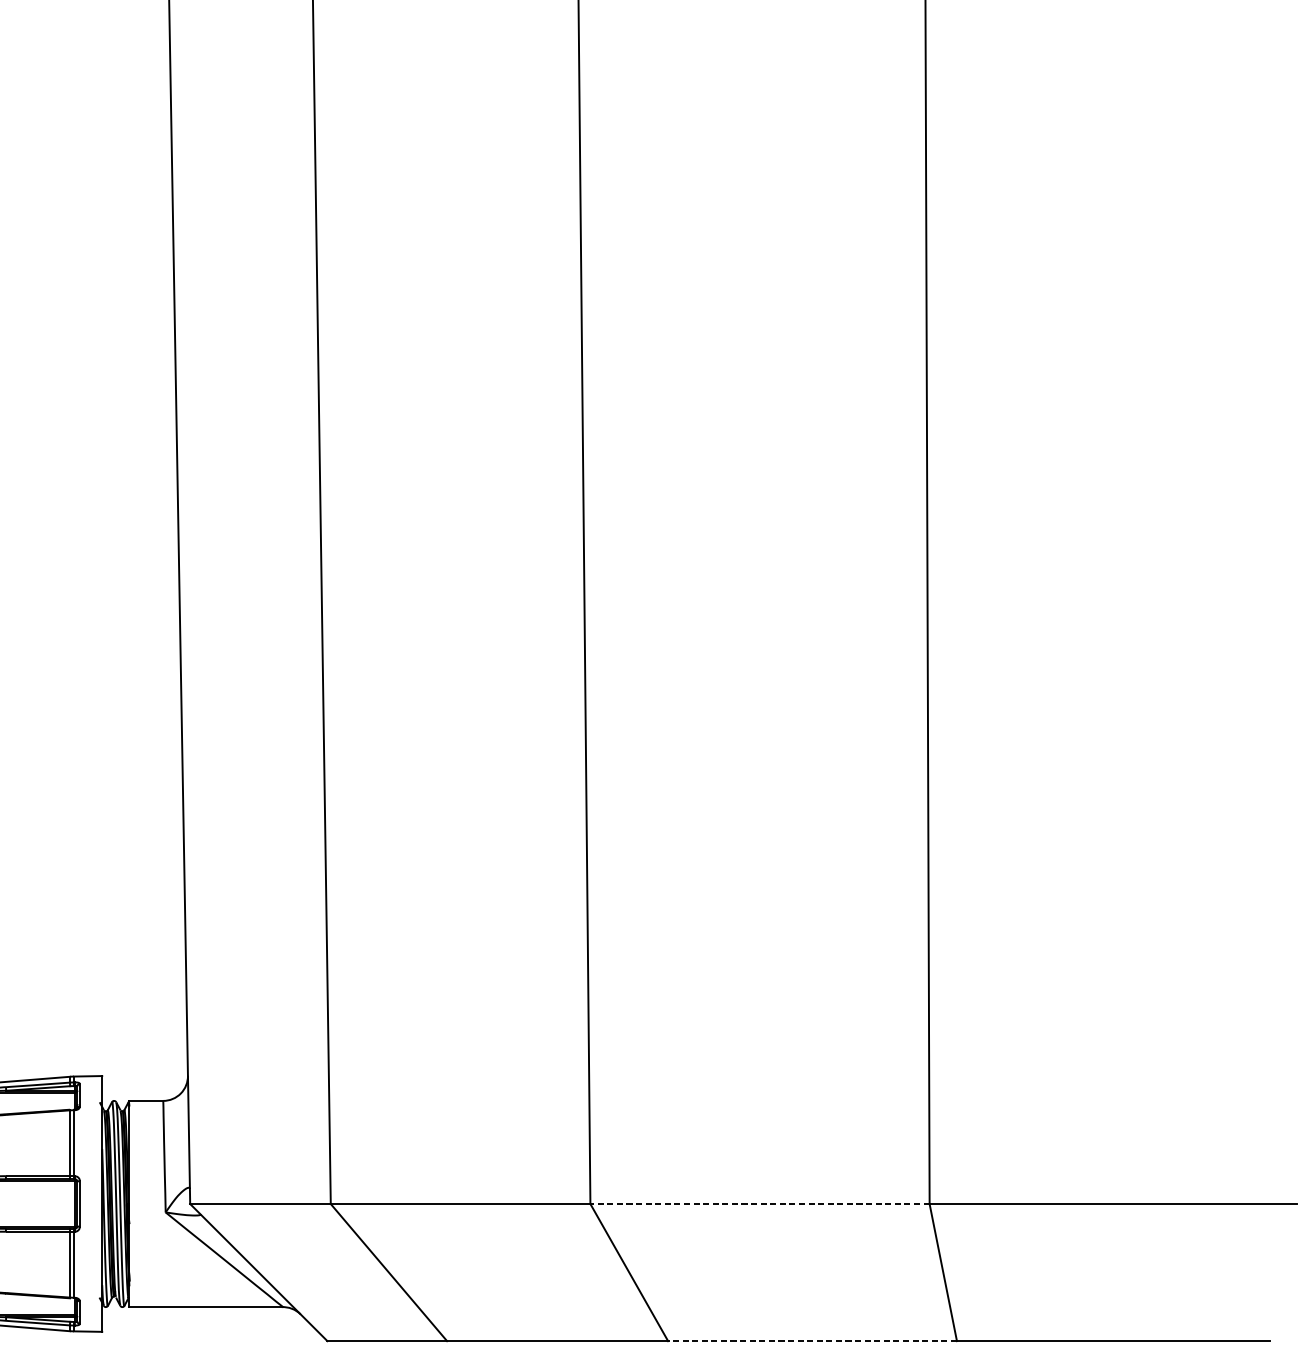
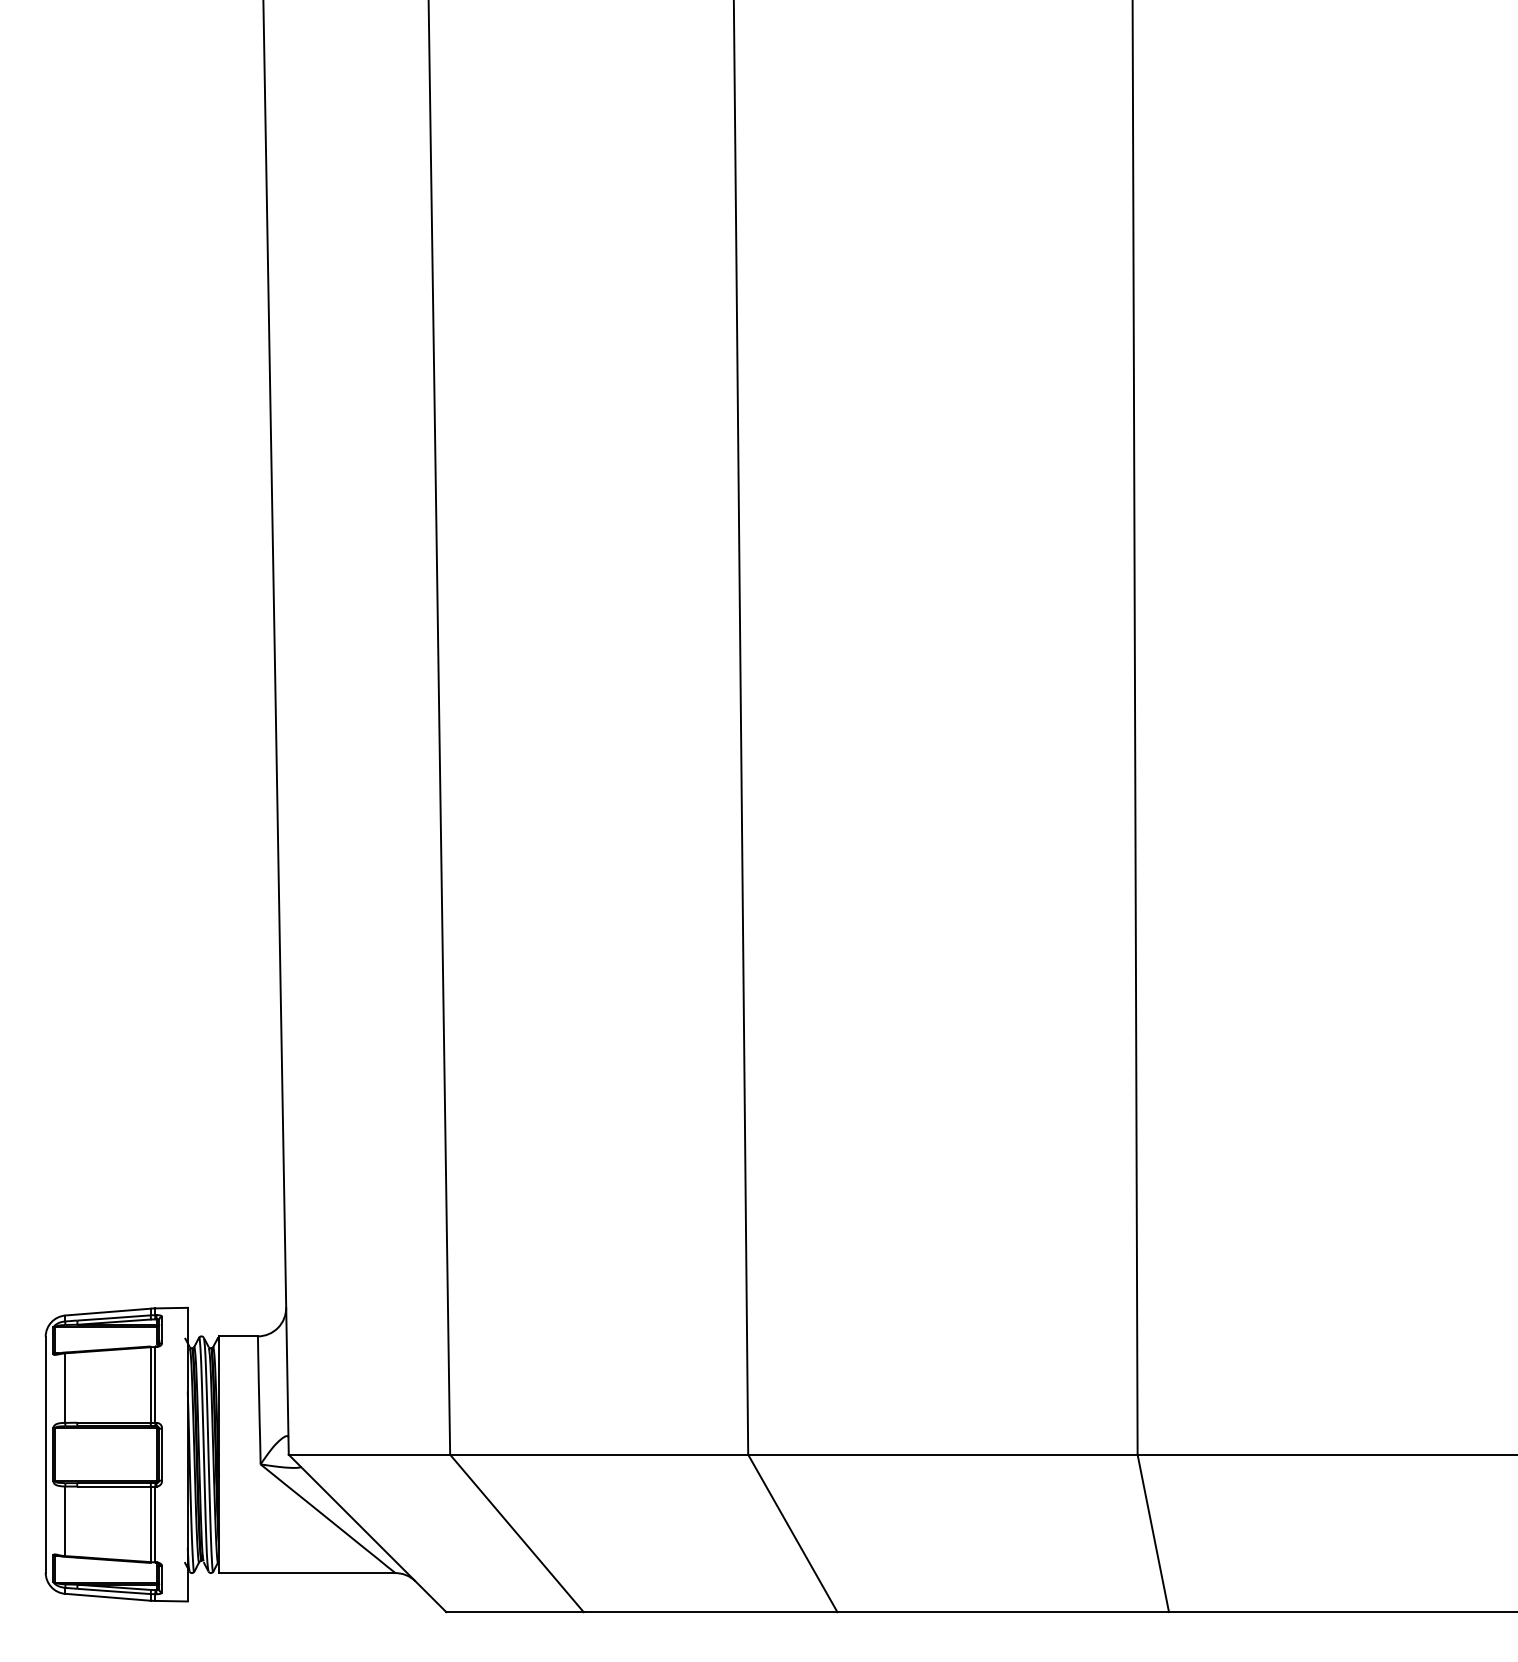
line: (759, 1203) -> (942, 1454), dashed -> solid
line: (812, 1341) -> (1003, 1612), dashed -> solid

